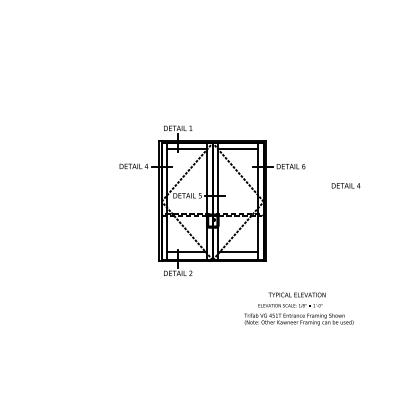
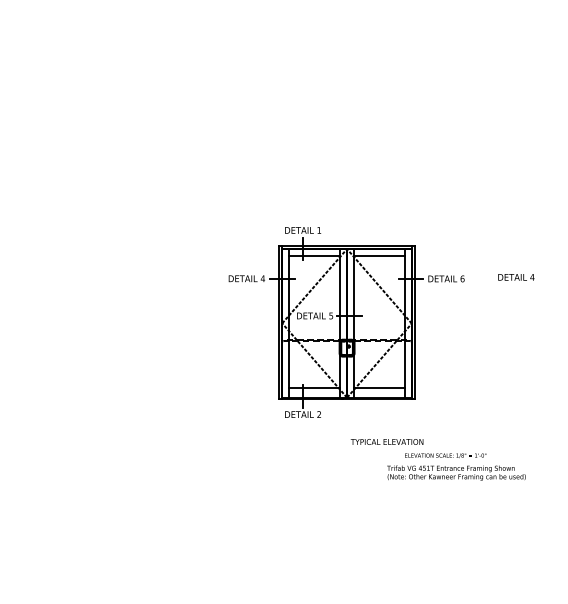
text: (346, 185) -> (516, 277), moved
text: (296, 294) -> (386, 441), moved

